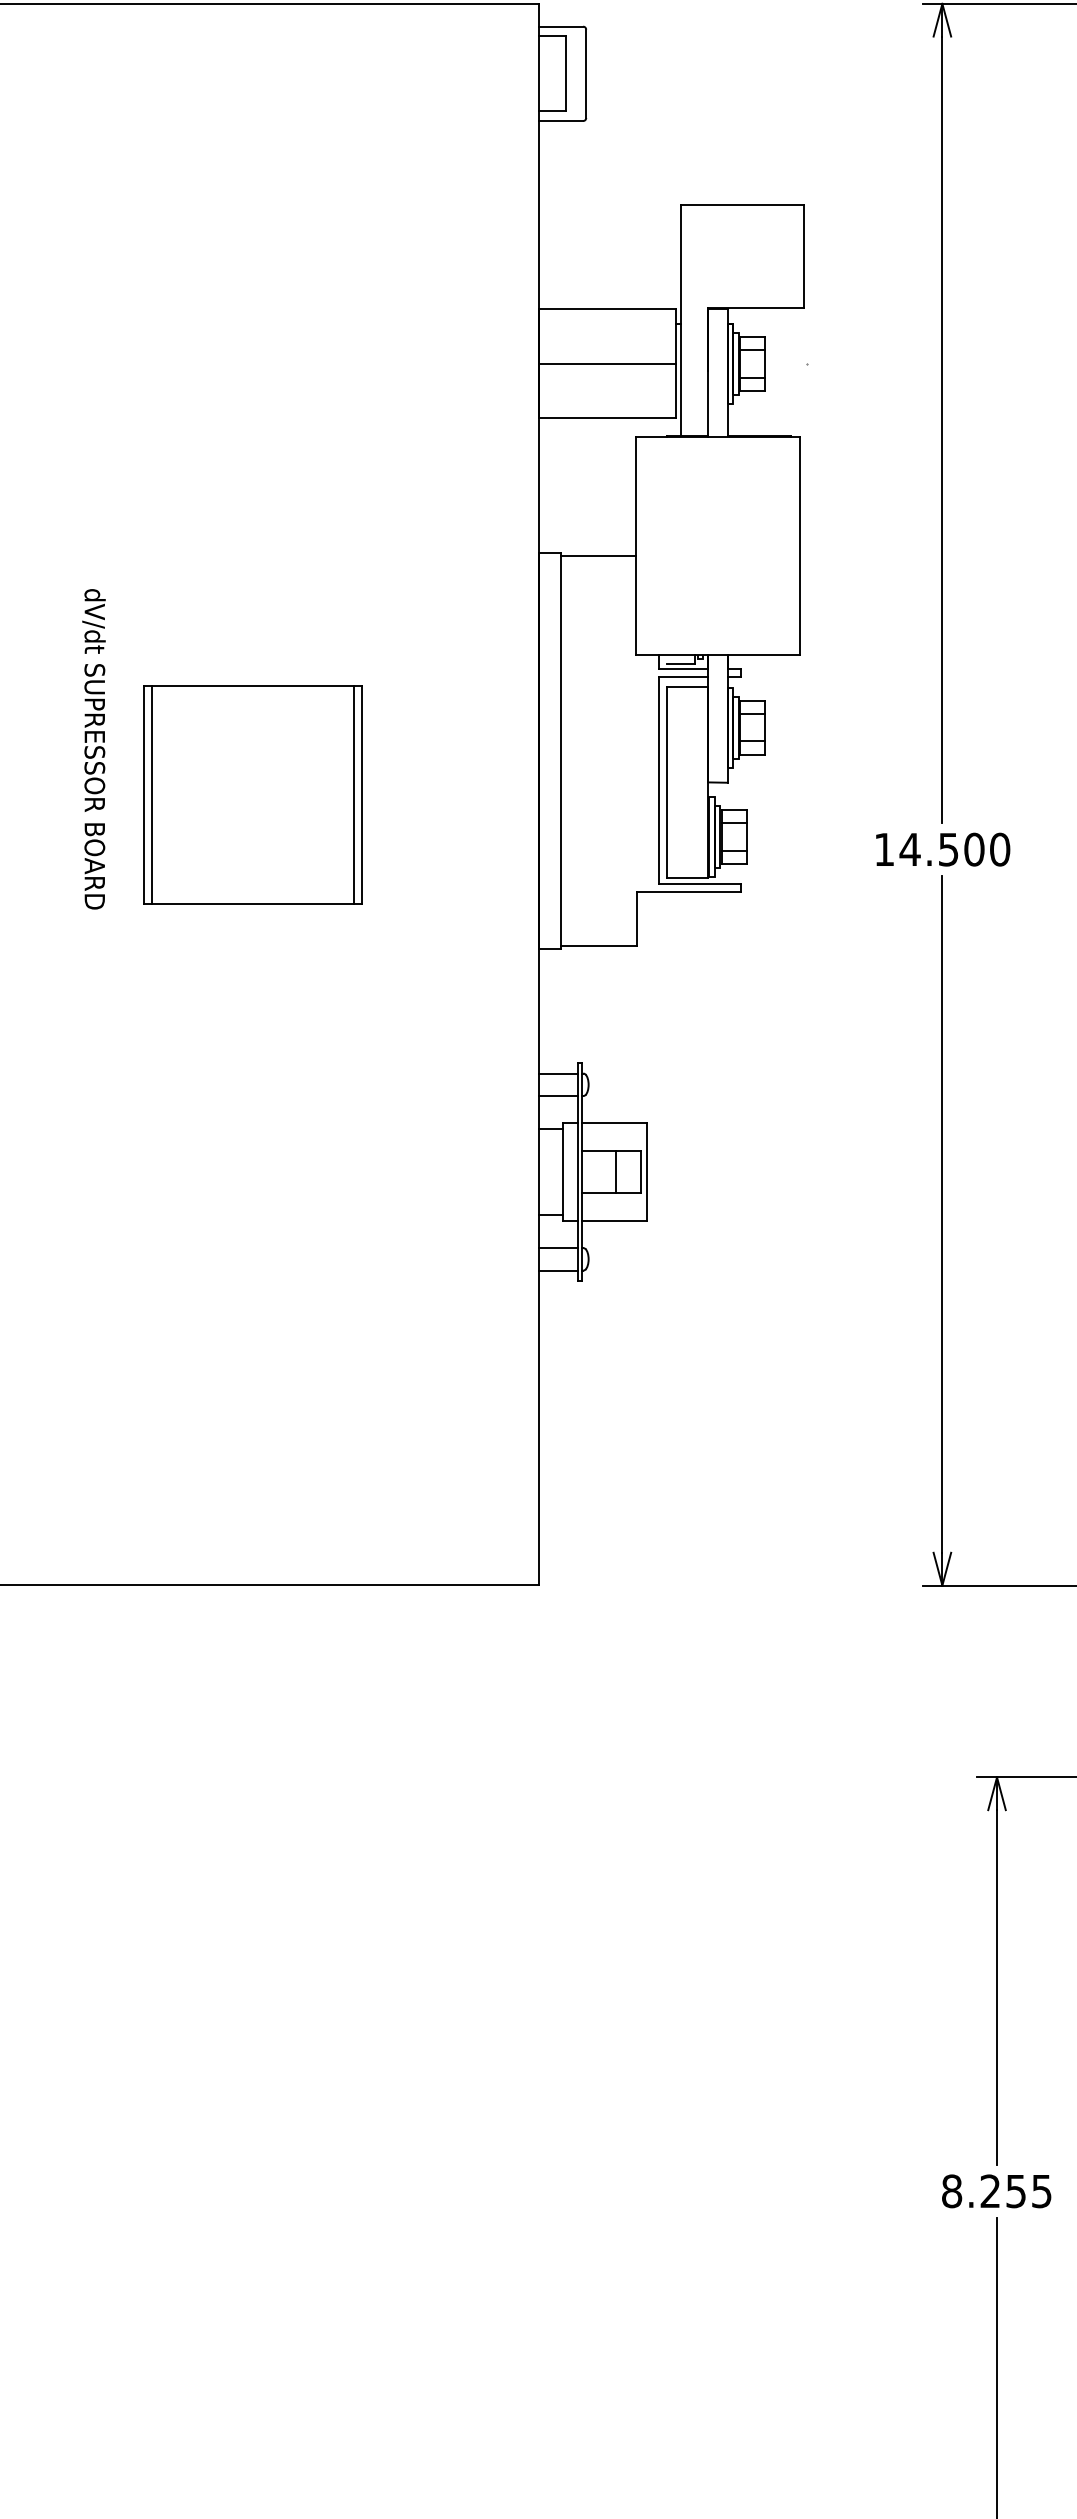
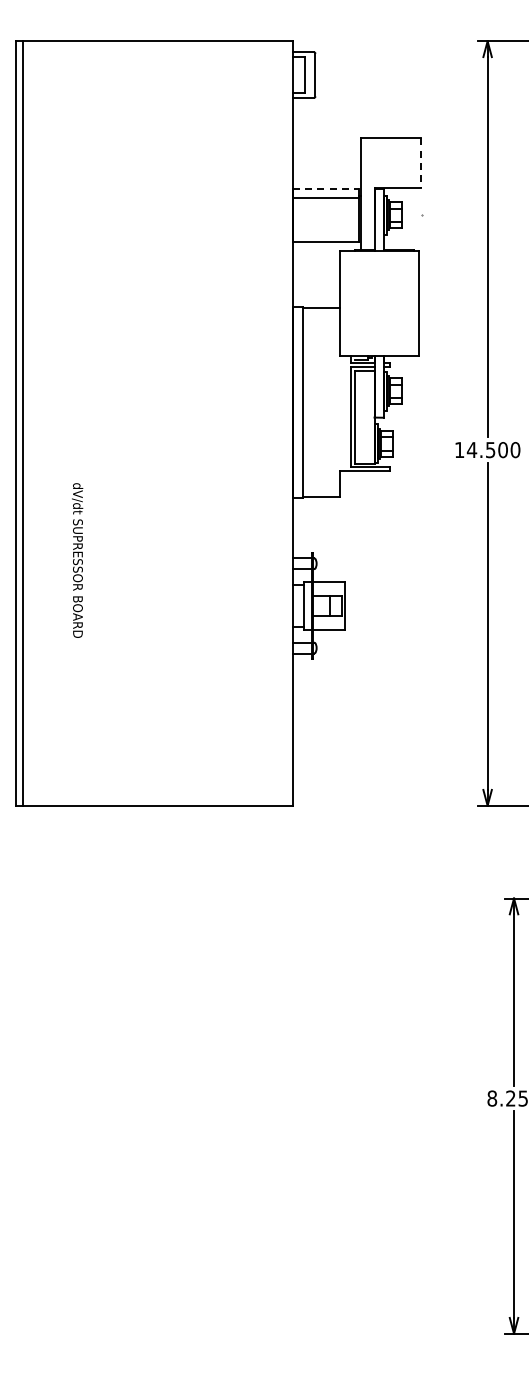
line: (803, 256) -> (420, 163), solid -> dashed
line: (606, 308) -> (325, 188), solid -> dashed
line: (606, 364) -> (325, 198), moved
text: (93, 749) -> (77, 560), moved
part: (253, 794) -> (154, 423), removed

